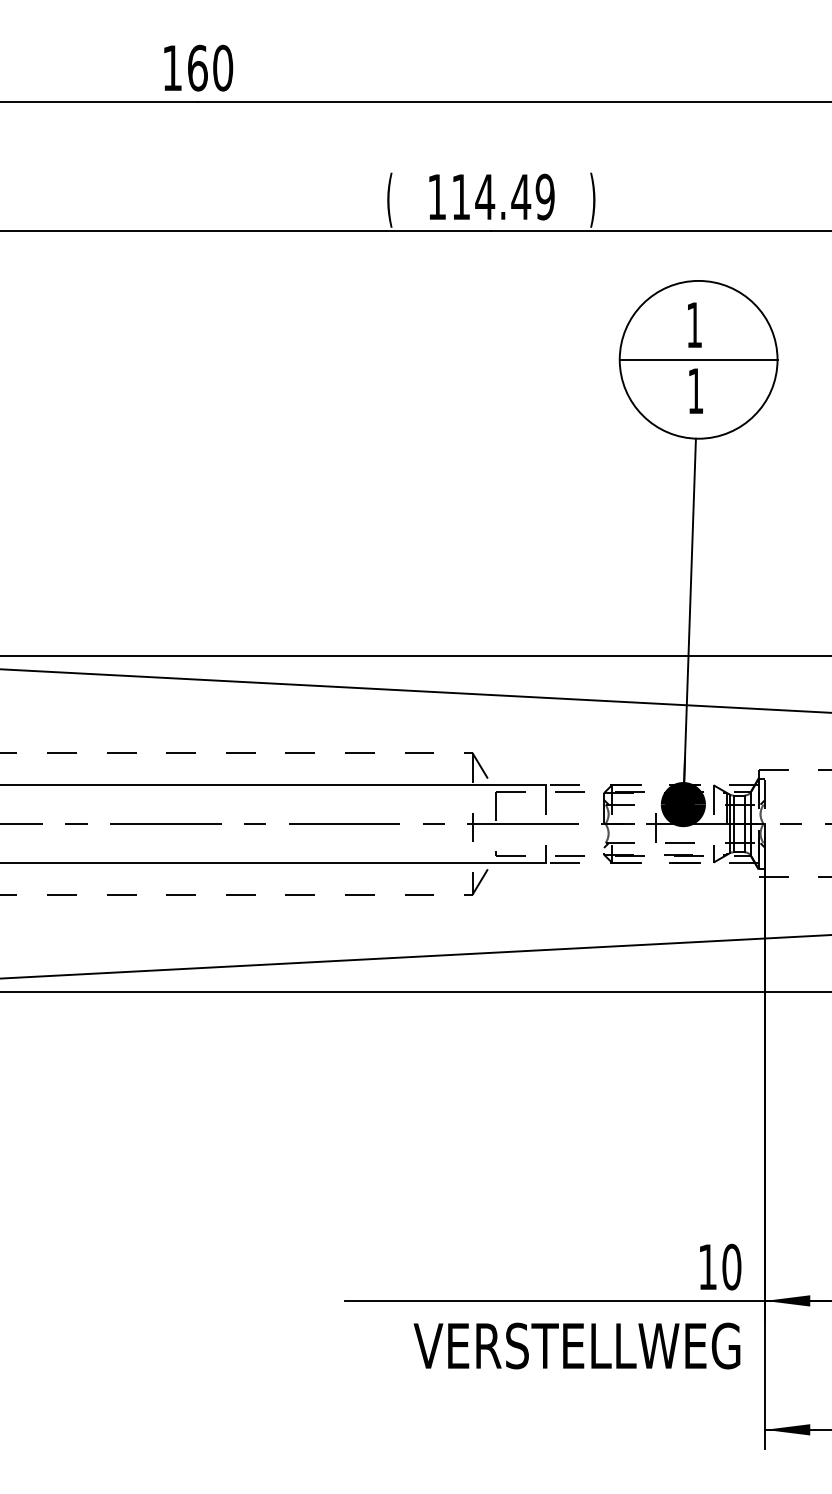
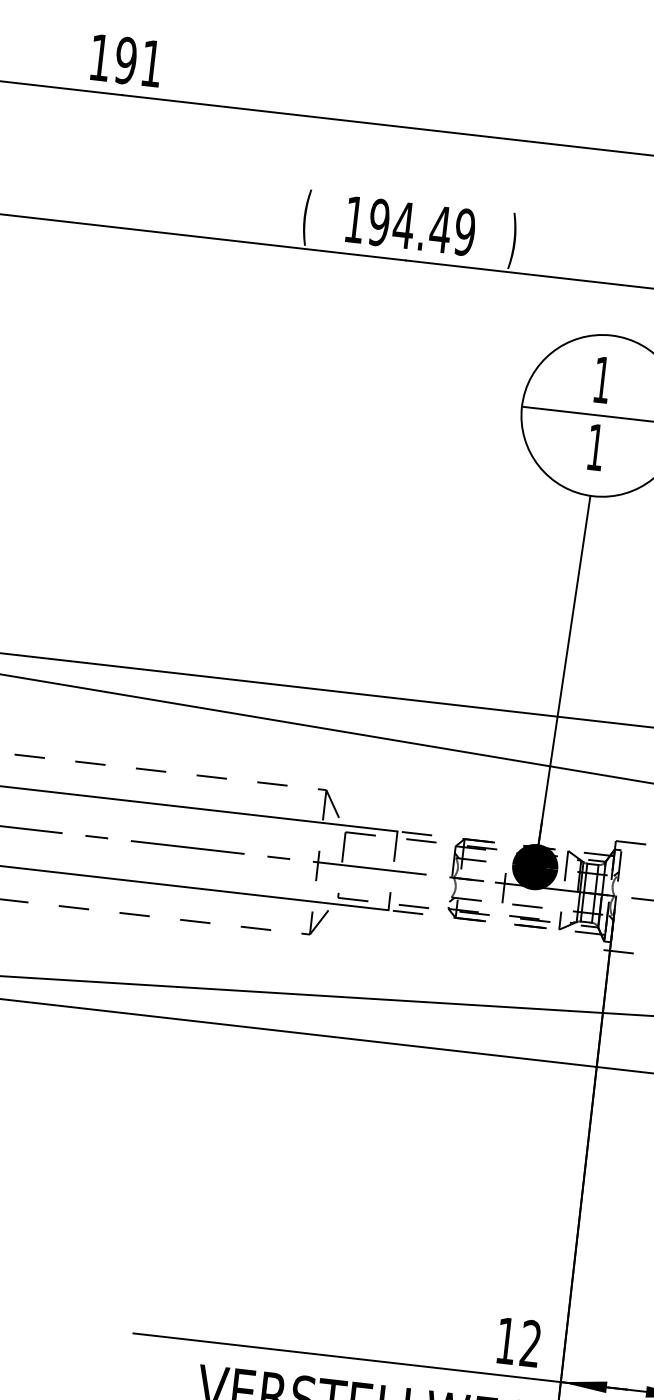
text: (210, 67) -> (139, 61), 160 -> 191
text: (460, 196) -> (378, 221), 114.49 -> 194.49
text: (731, 1266) -> (530, 1343), 10 -> 12

